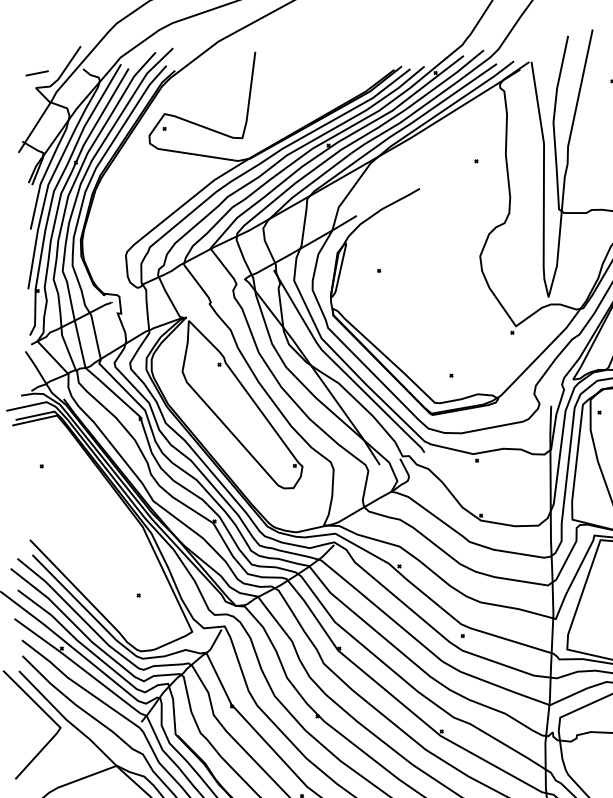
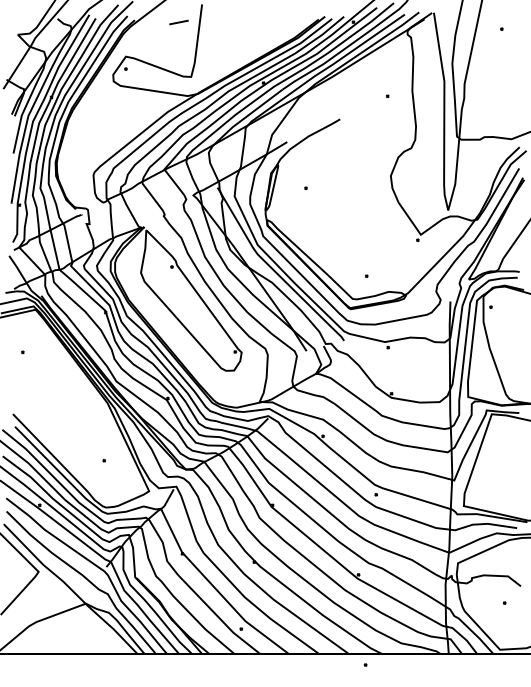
line: (36, 73) -> (178, 22), moved

